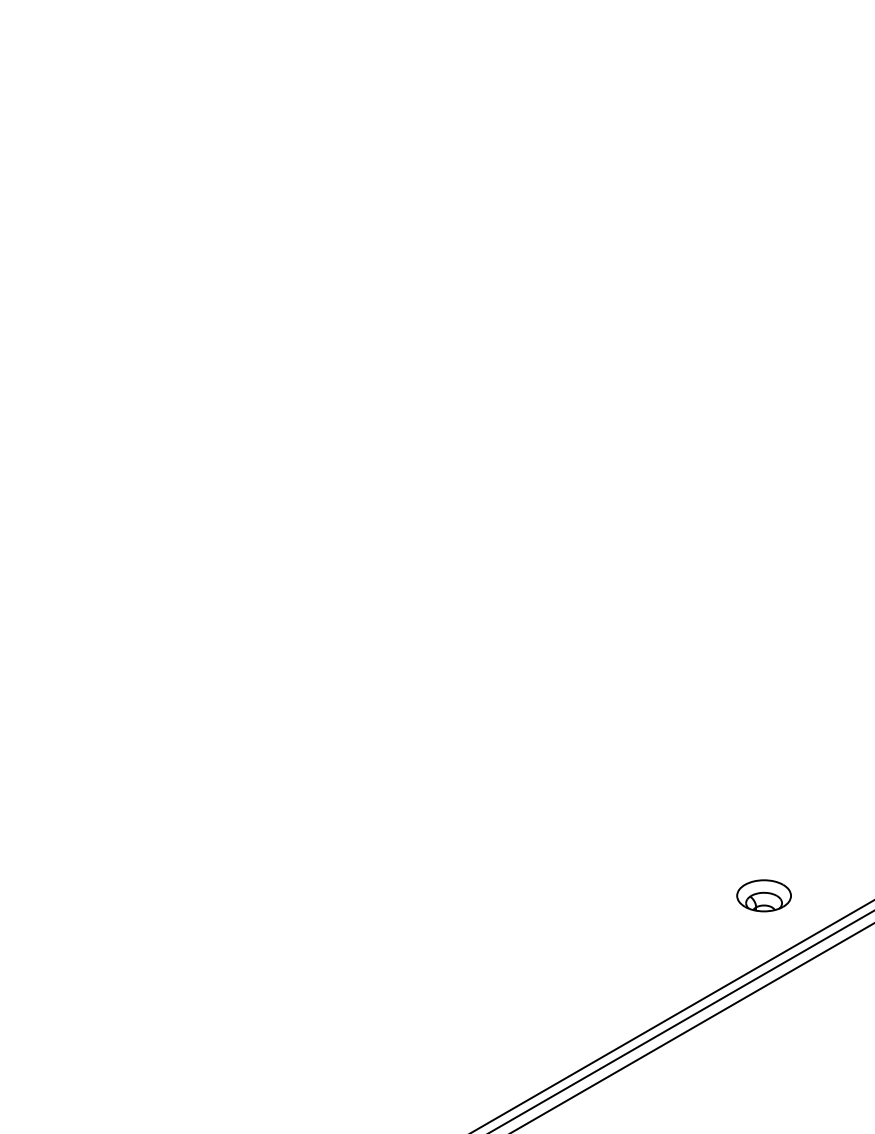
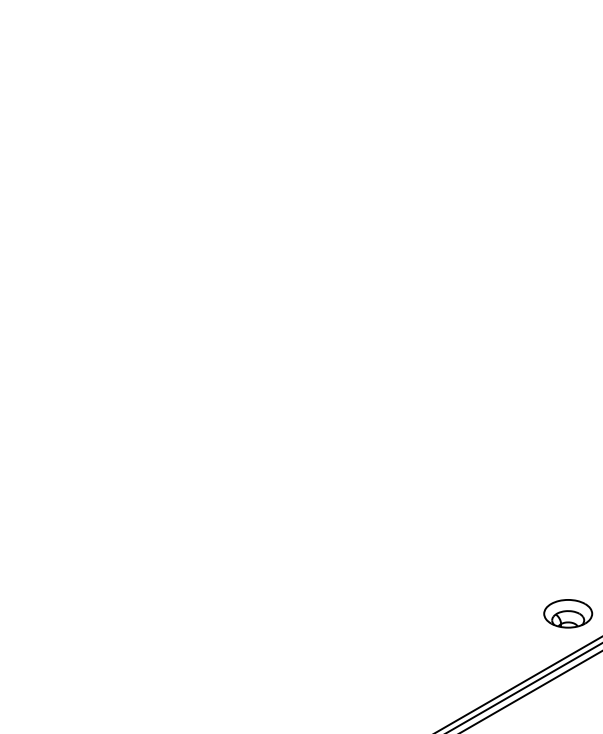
part: (764, 895) -> (568, 613), size x1.43

